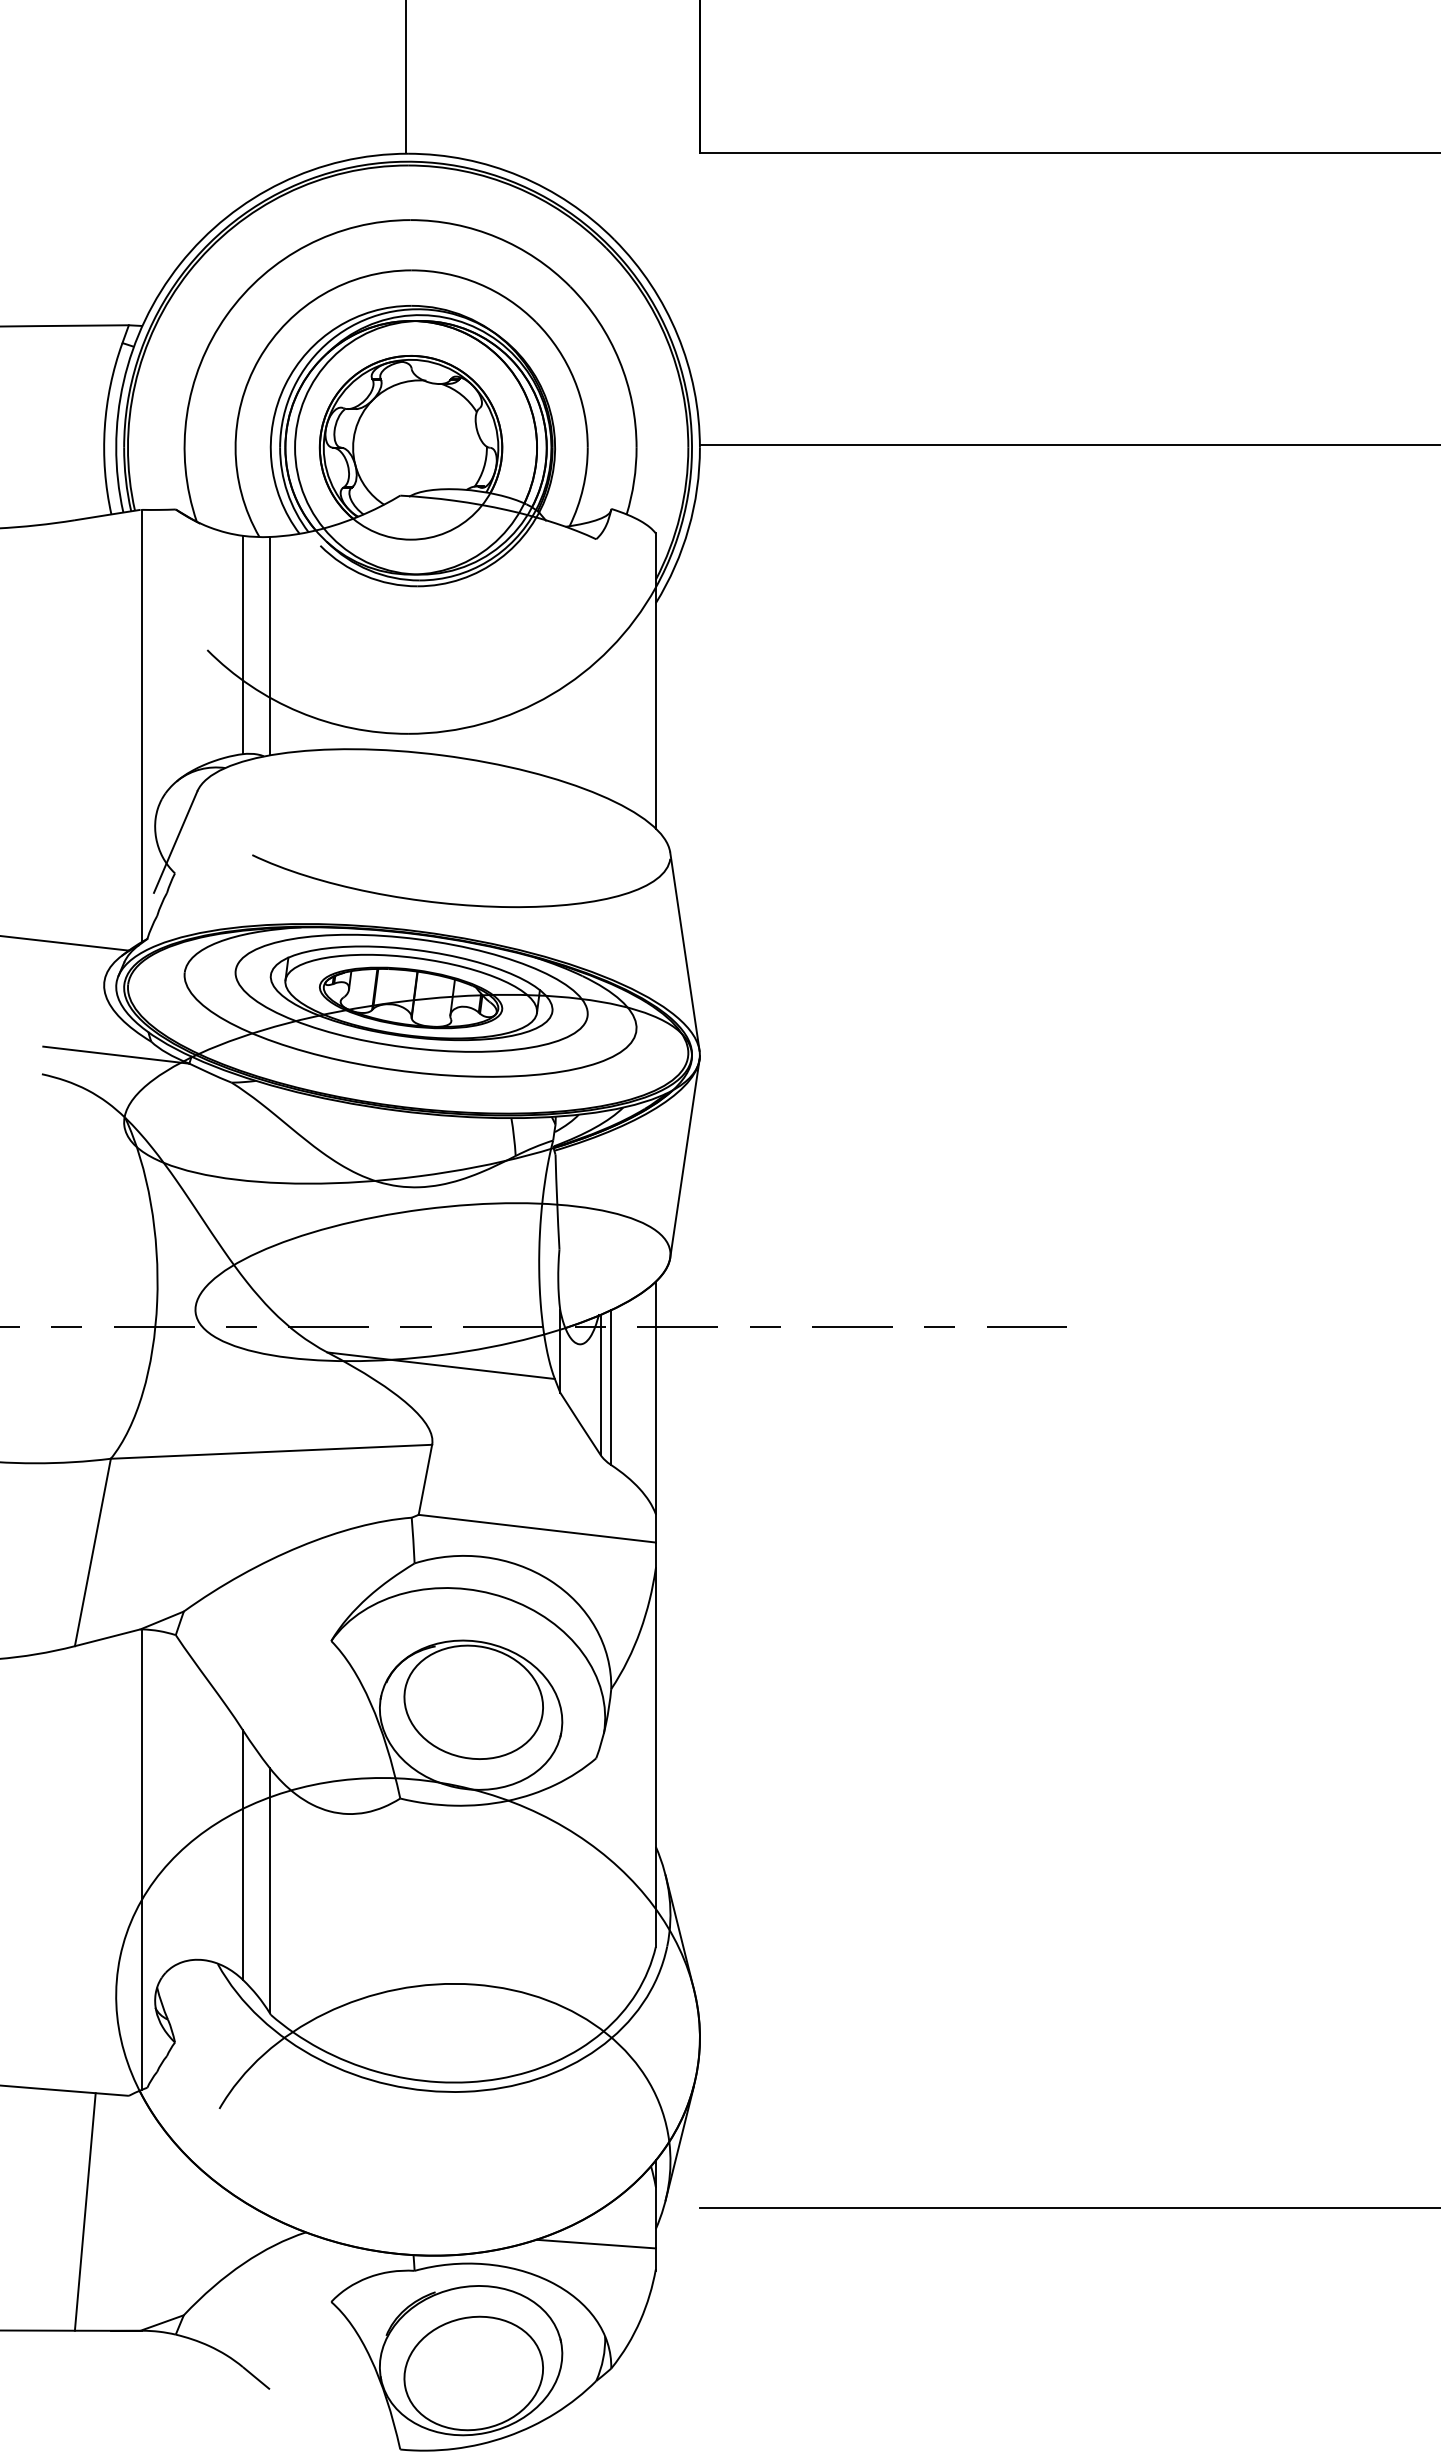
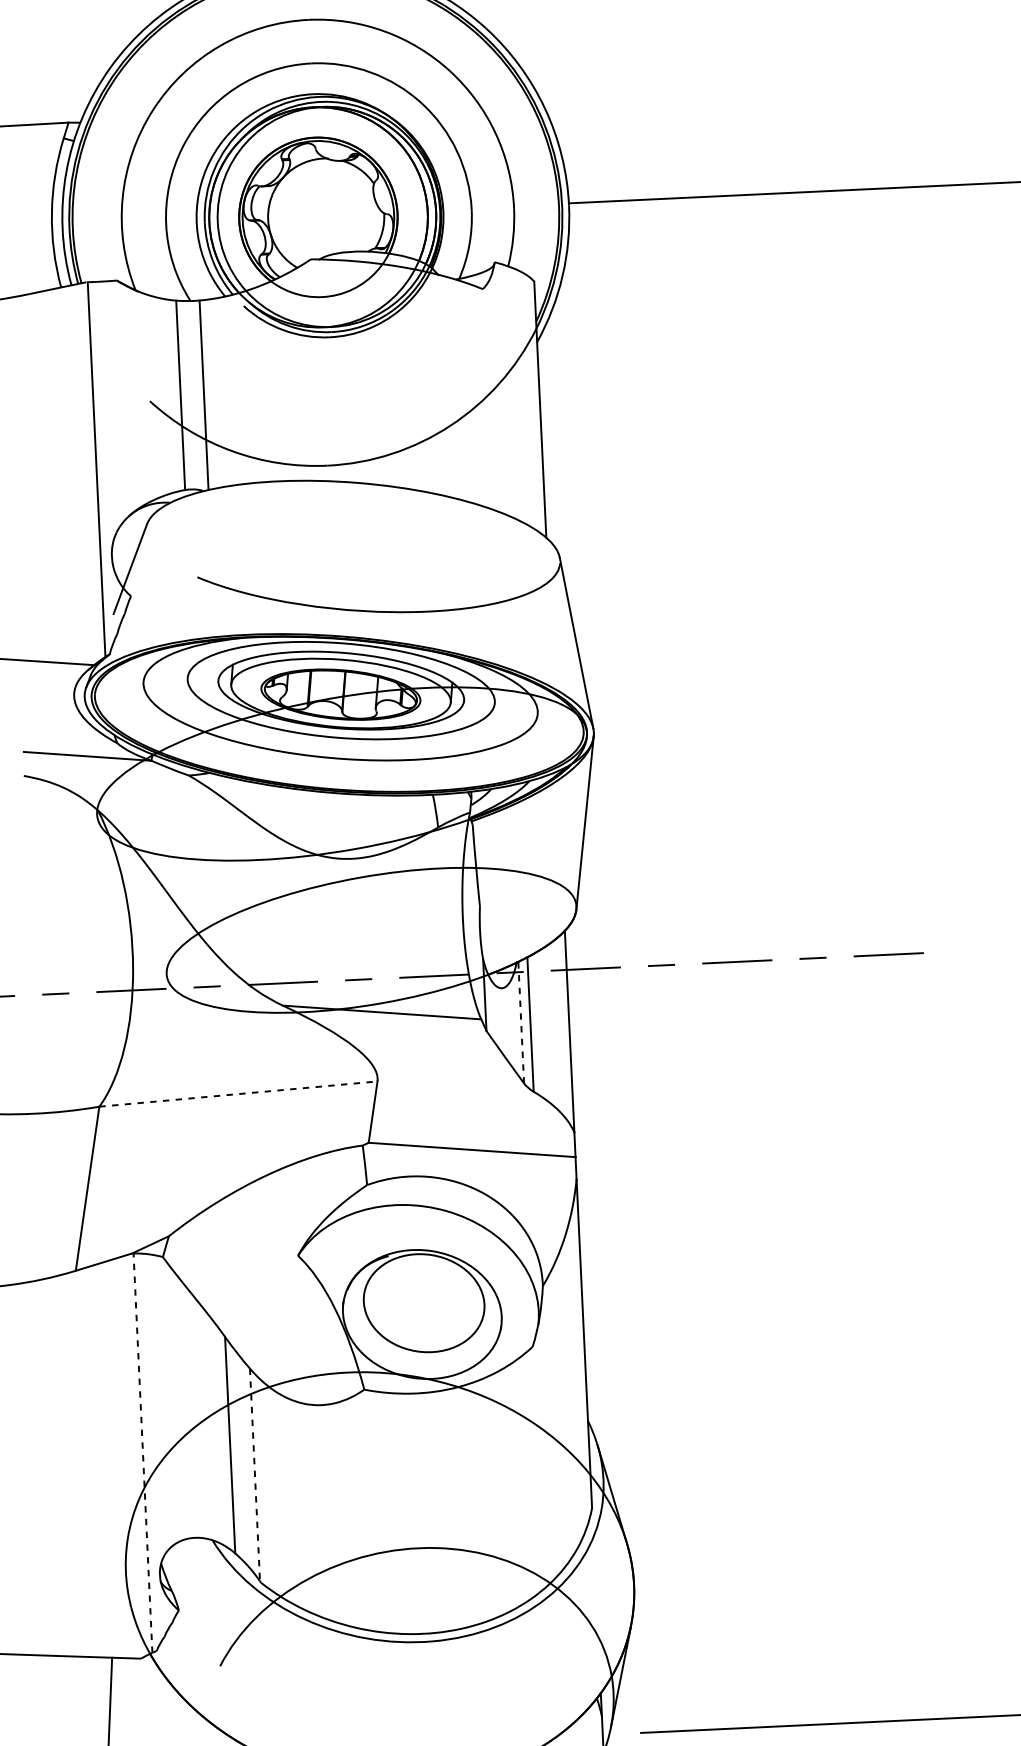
line: (600, 1384) -> (521, 1022), solid -> dashed
line: (271, 1451) -> (238, 1093), solid -> dashed
line: (142, 1859) -> (143, 1453), solid -> dashed
line: (269, 1890) -> (254, 1474), solid -> dashed

